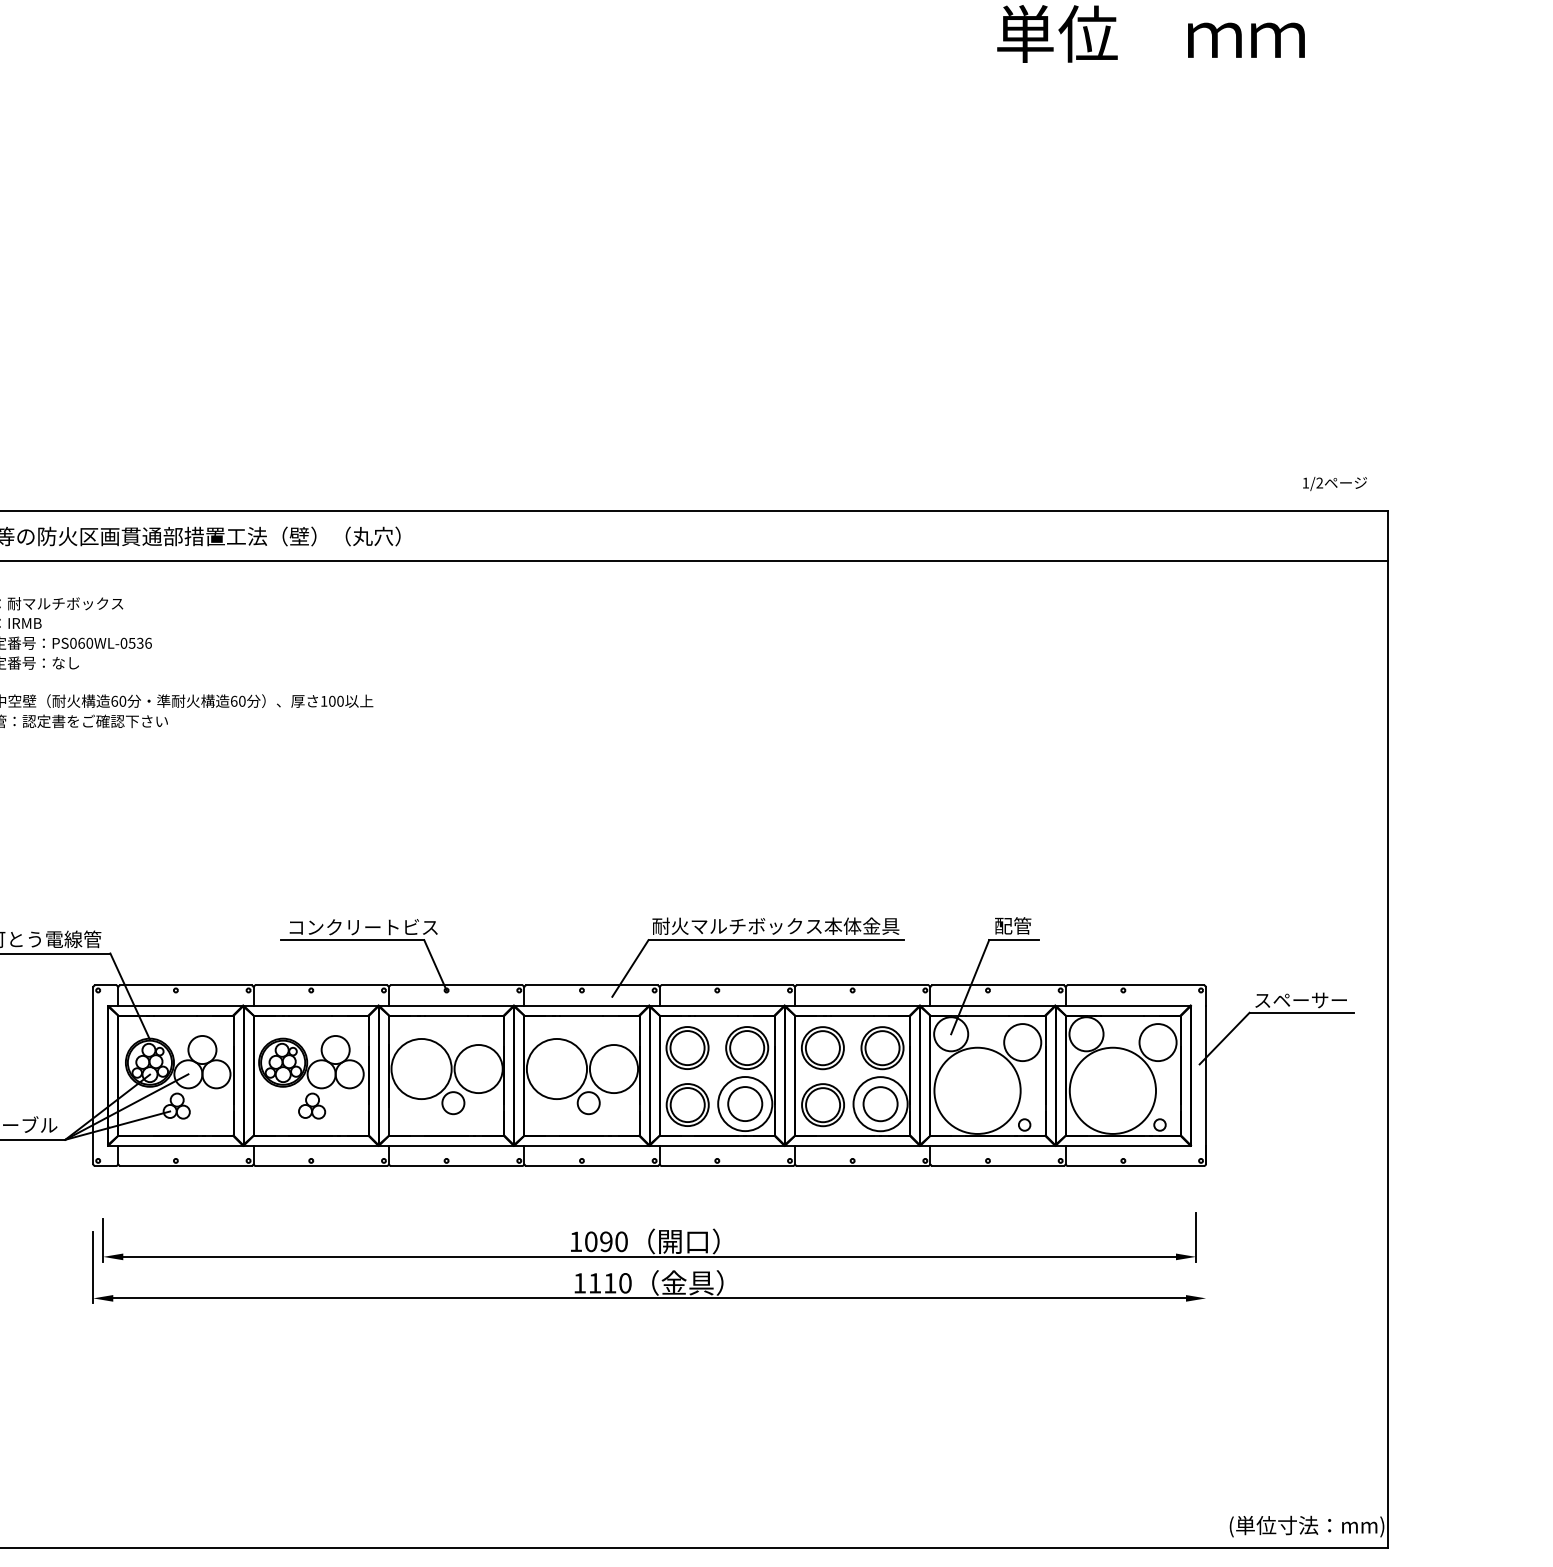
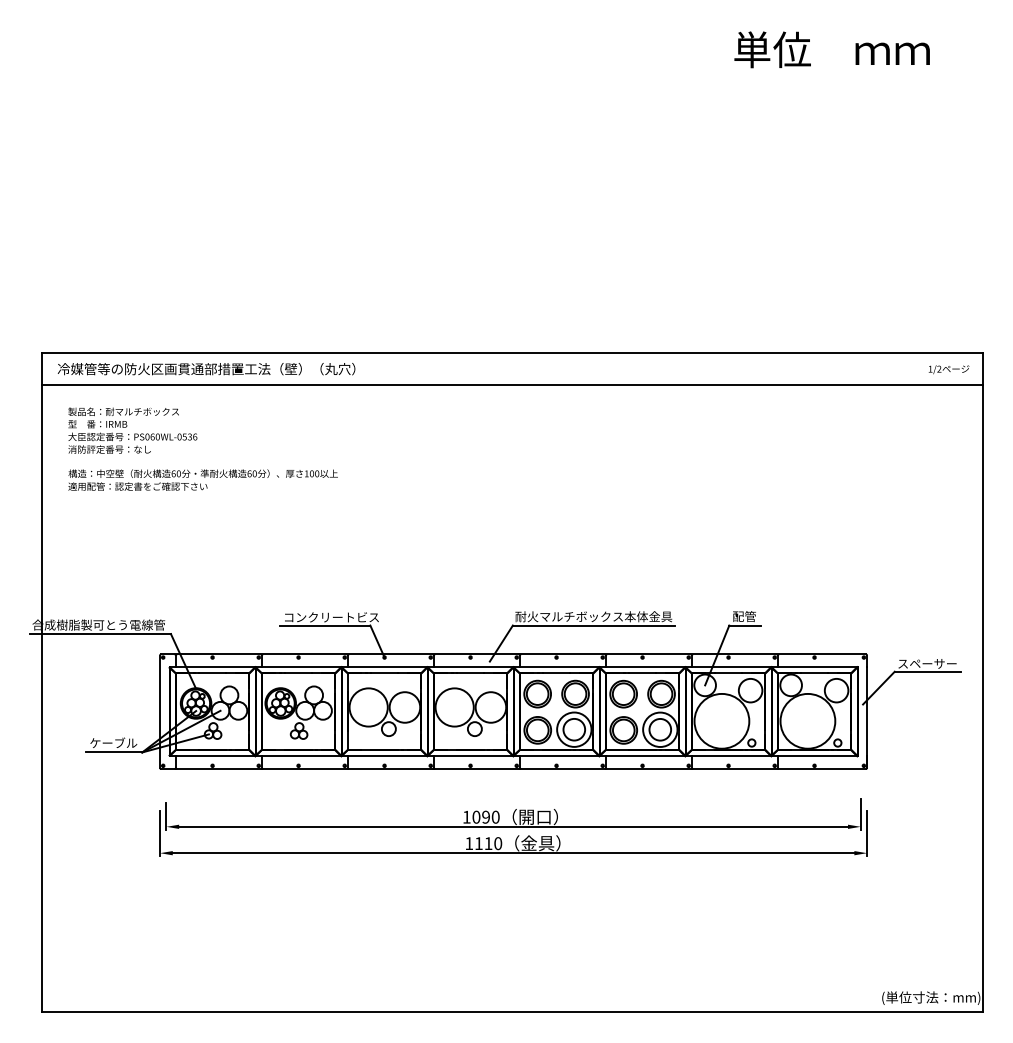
text: (1334, 483) -> (948, 369), moved
line: (1206, 1267) -> (867, 833), added

